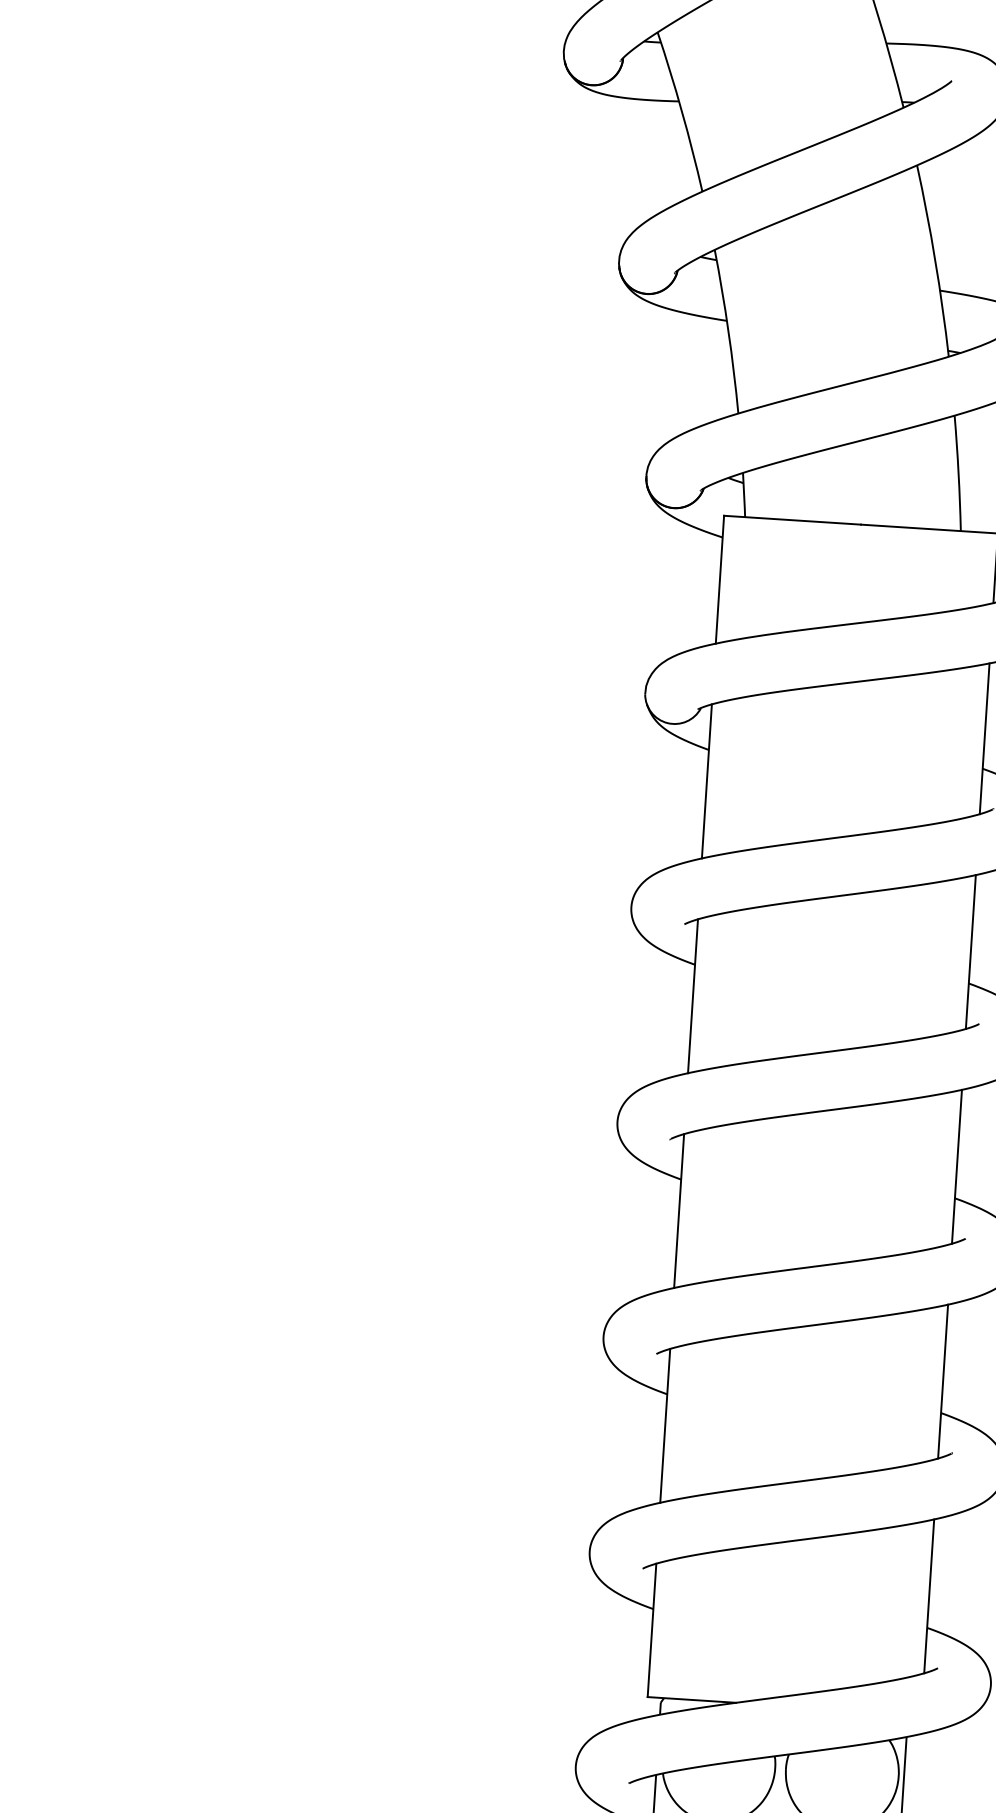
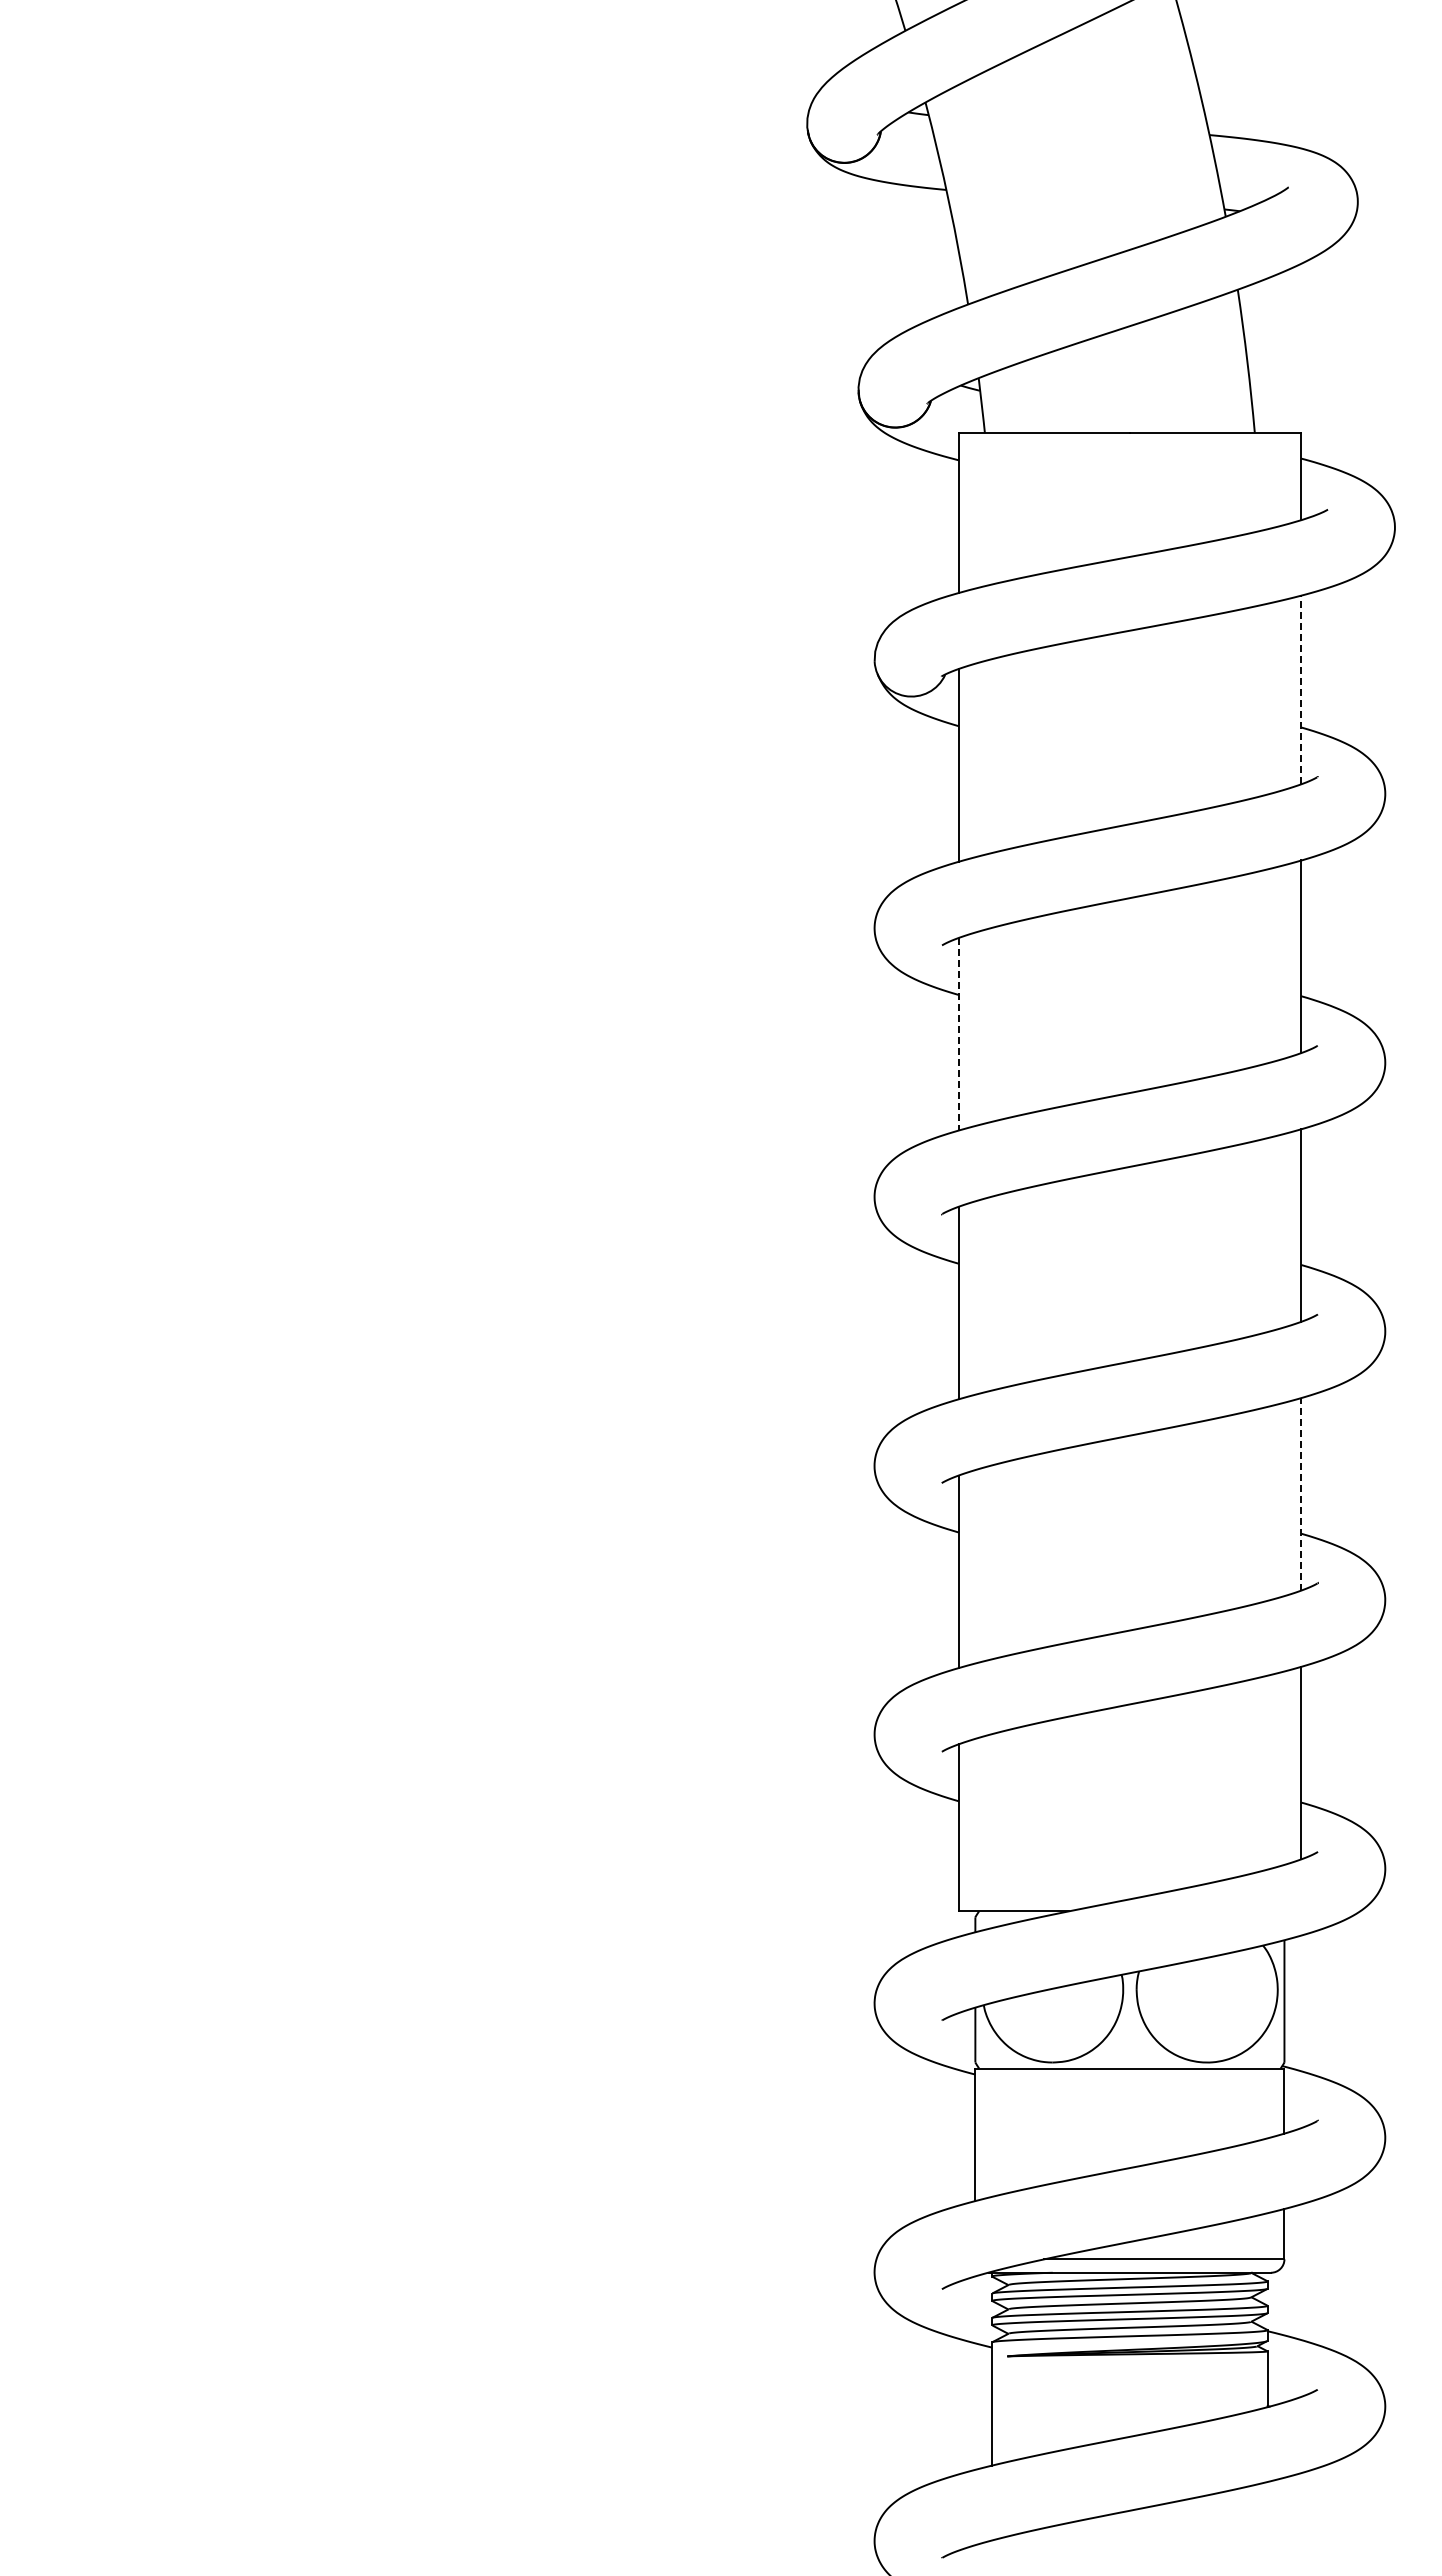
line: (984, 738) -> (1301, 689), solid -> dashed
line: (692, 996) -> (958, 1034), solid -> dashed
line: (943, 1380) -> (1301, 1493), solid -> dashed

